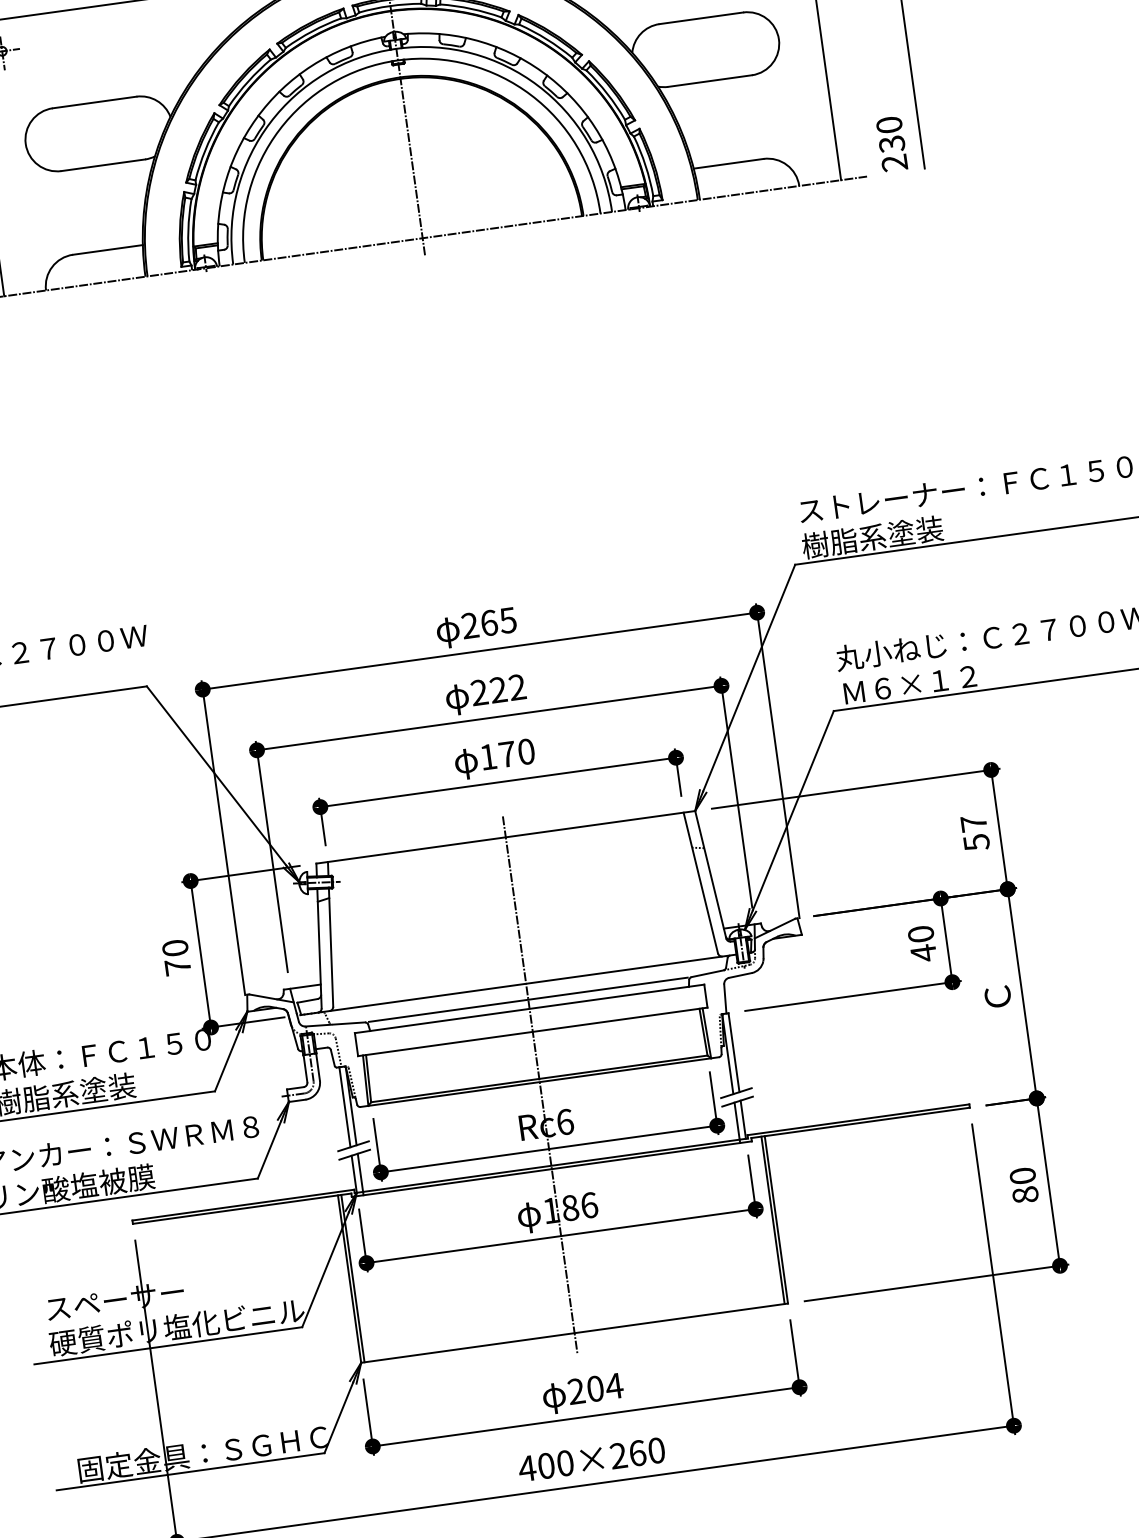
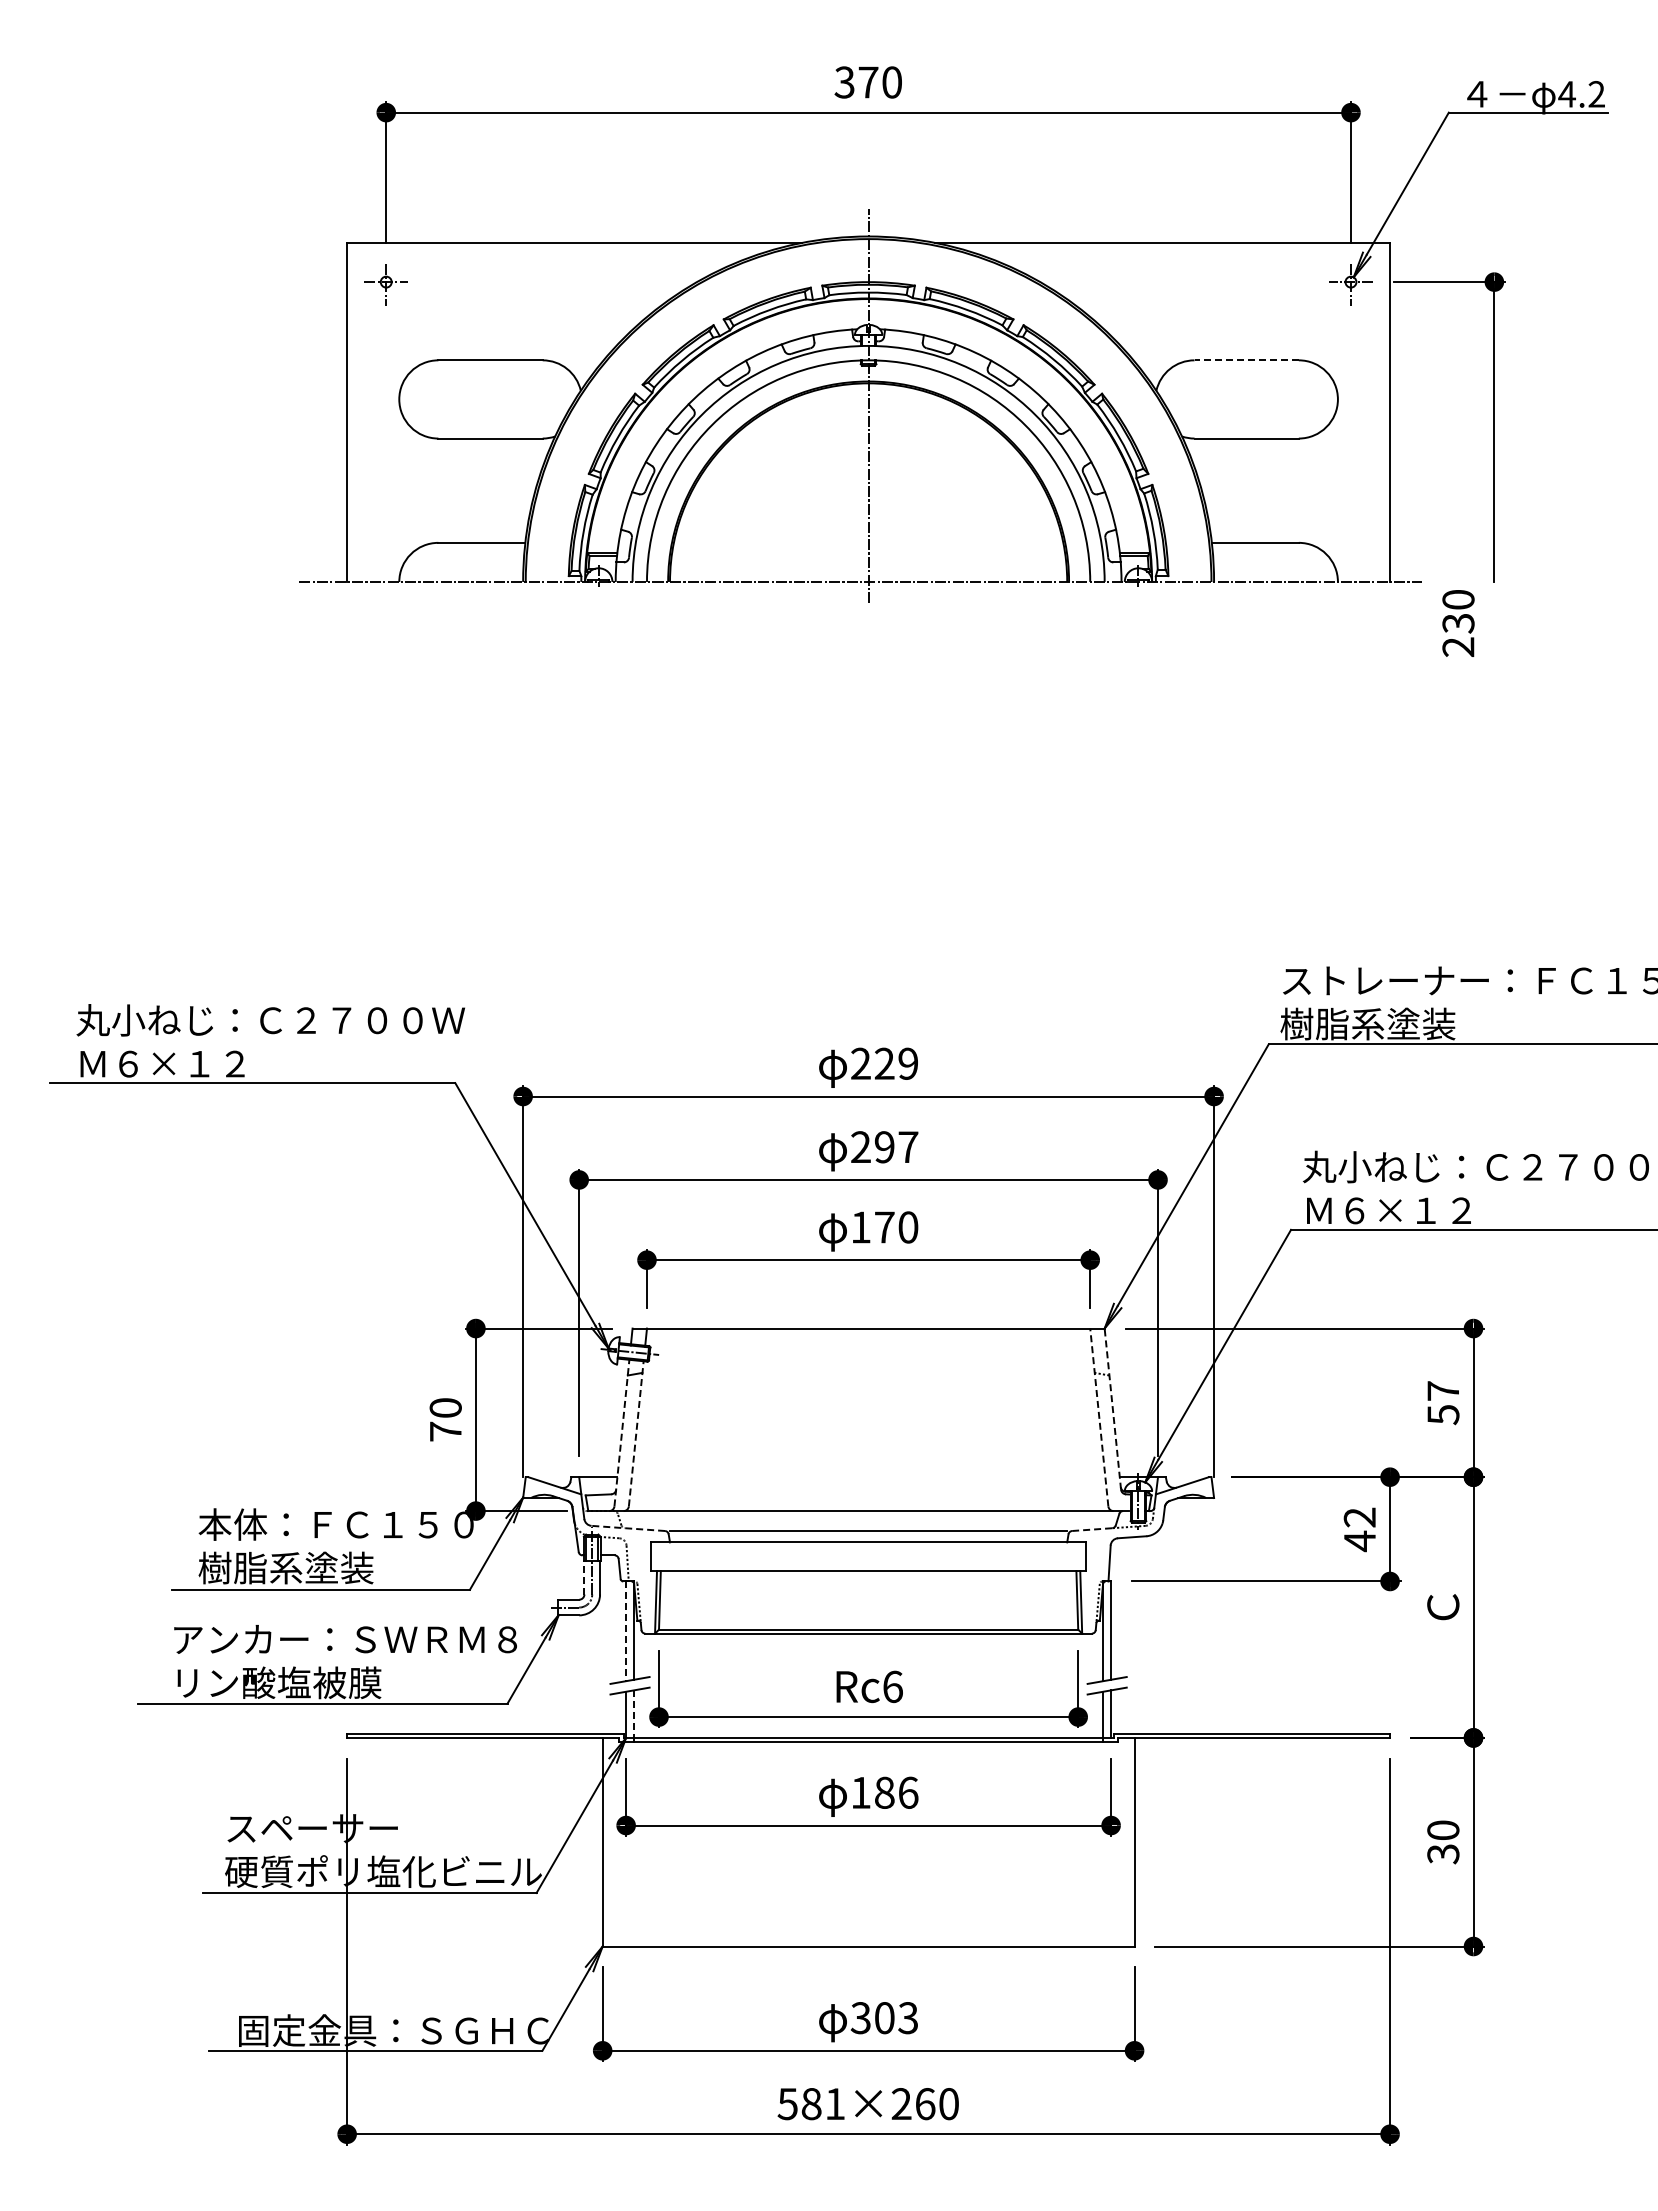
line: (701, 18) -> (1246, 360), solid -> dashed
text: (892, 144) -> (1458, 623), moved
text: (498, 621) -> (896, 1063), 265 -> 229
text: (508, 688) -> (896, 1147), 222 -> 297
line: (710, 875) -> (1112, 1409), solid -> dashed
line: (700, 882) -> (1099, 1416), solid -> dashed
text: (920, 934) -> (1359, 1517), 40 -> 42
line: (319, 947) -> (622, 1431), solid -> dashed
line: (331, 947) -> (636, 1433), solid -> dashed
line: (707, 973) -> (1092, 1529), solid -> dashed
line: (335, 1024) -> (628, 1528), solid -> dashed
line: (305, 1068) -> (584, 1577), solid -> dashed
line: (540, 1085) -> (868, 1637), removed
line: (345, 1107) -> (626, 1631), solid -> dashed
line: (360, 1173) -> (633, 1714), solid -> dashed
text: (1025, 1195) -> (1443, 1854), 80 -> 30
line: (773, 1219) -> (1130, 1841), removed
line: (352, 1278) -> (606, 1841), removed
text: (595, 1389) -> (884, 2018), 204 -> 303
text: (546, 1466) -> (811, 2104), 400×260 -> 581×260

